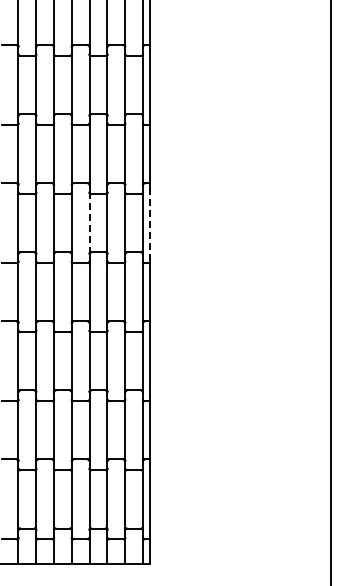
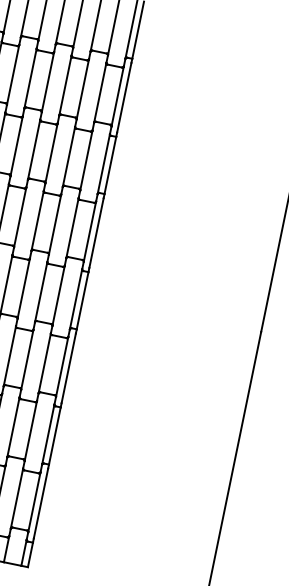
line: (89, 223) -> (37, 221), dashed -> solid
line: (149, 223) -> (96, 233), dashed -> solid

